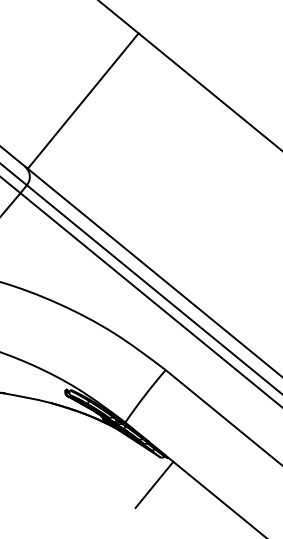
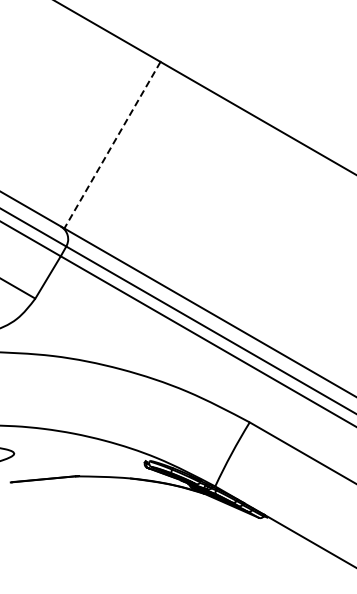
line: (83, 101) -> (112, 145), solid -> dashed
line: (154, 484) -> (257, 548), removed

